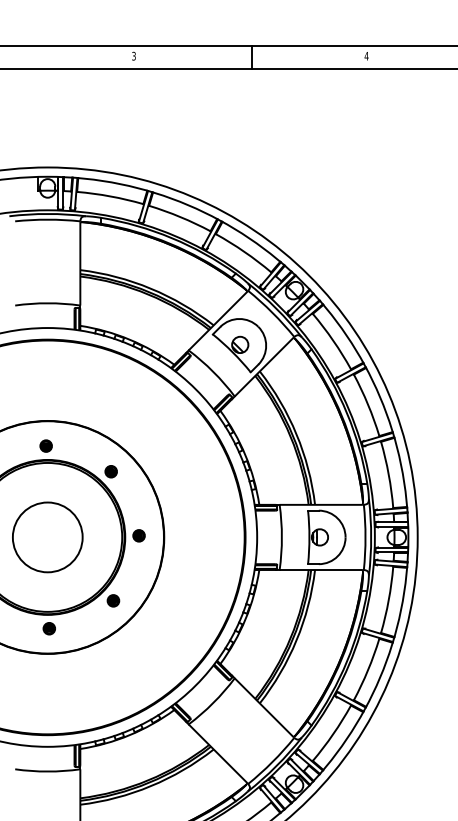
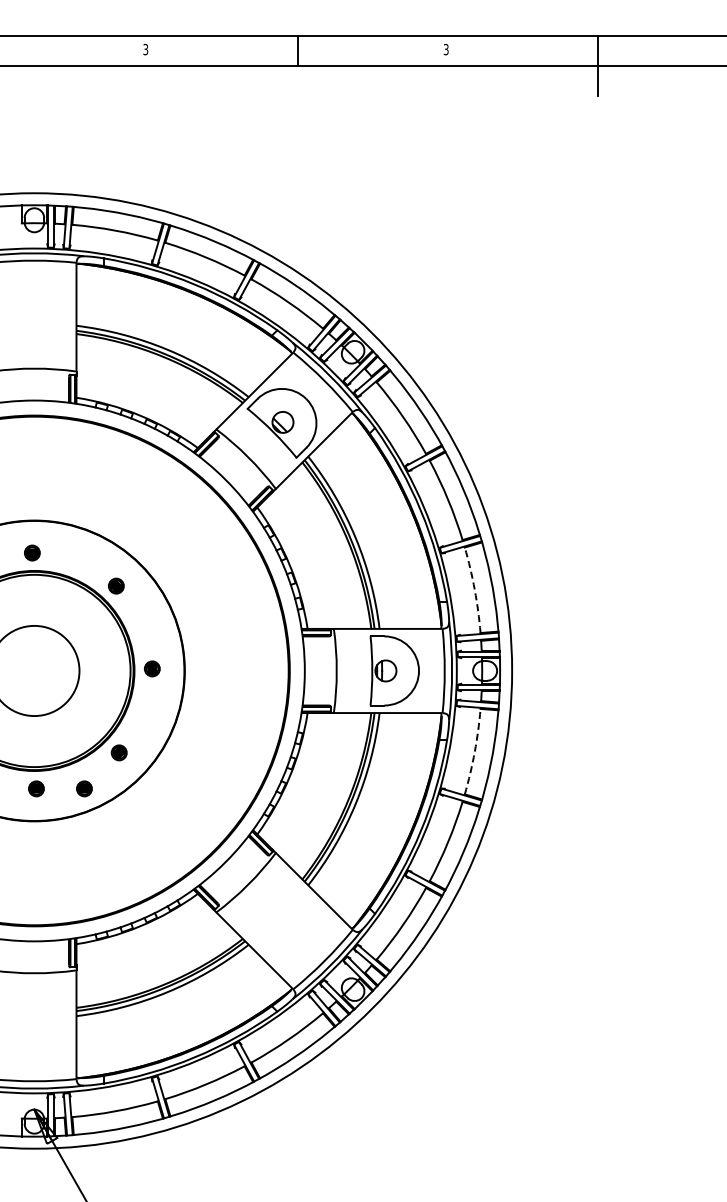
text: (366, 56) -> (445, 49), 4 -> 3
arc: (388, 474) -> (474, 589), solid -> dashed
arc: (388, 600) -> (474, 752), solid -> dashed
part: (86, 628) -> (84, 788), added

